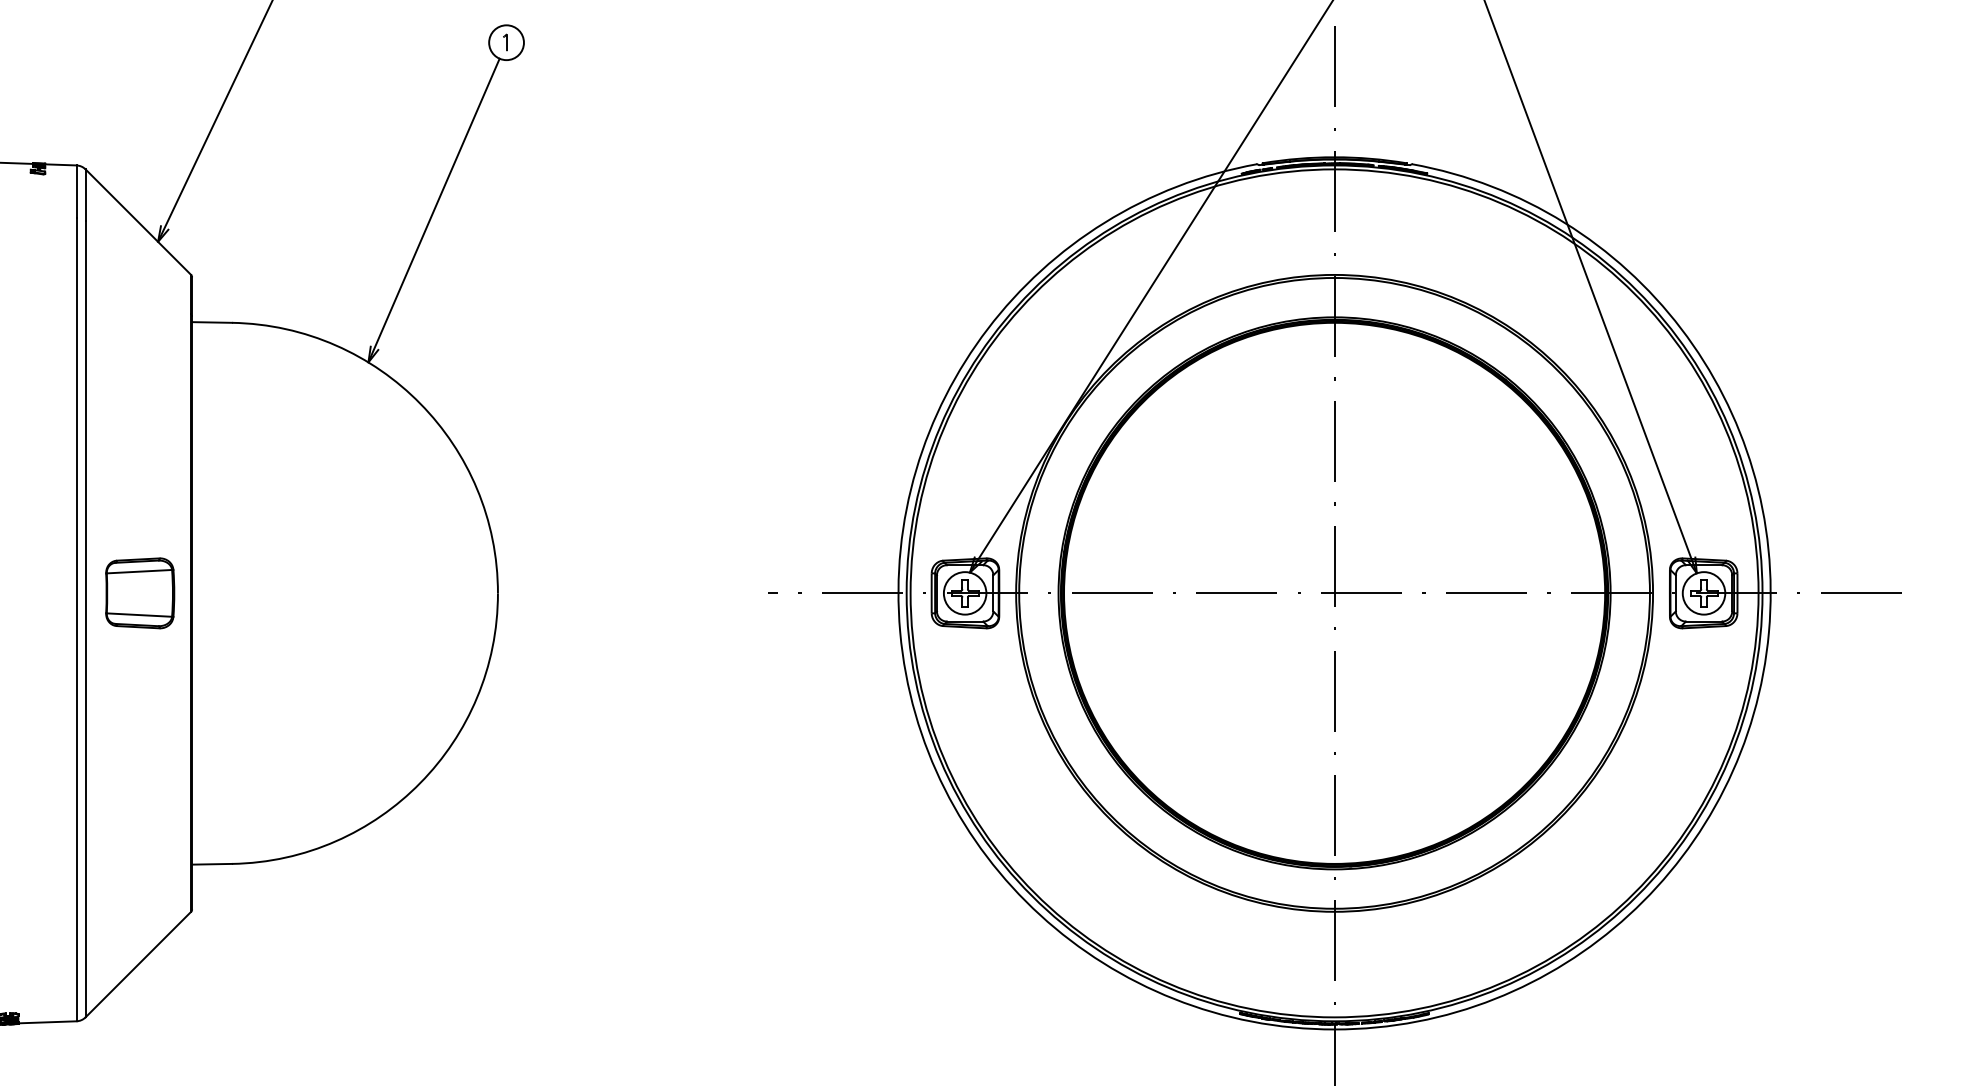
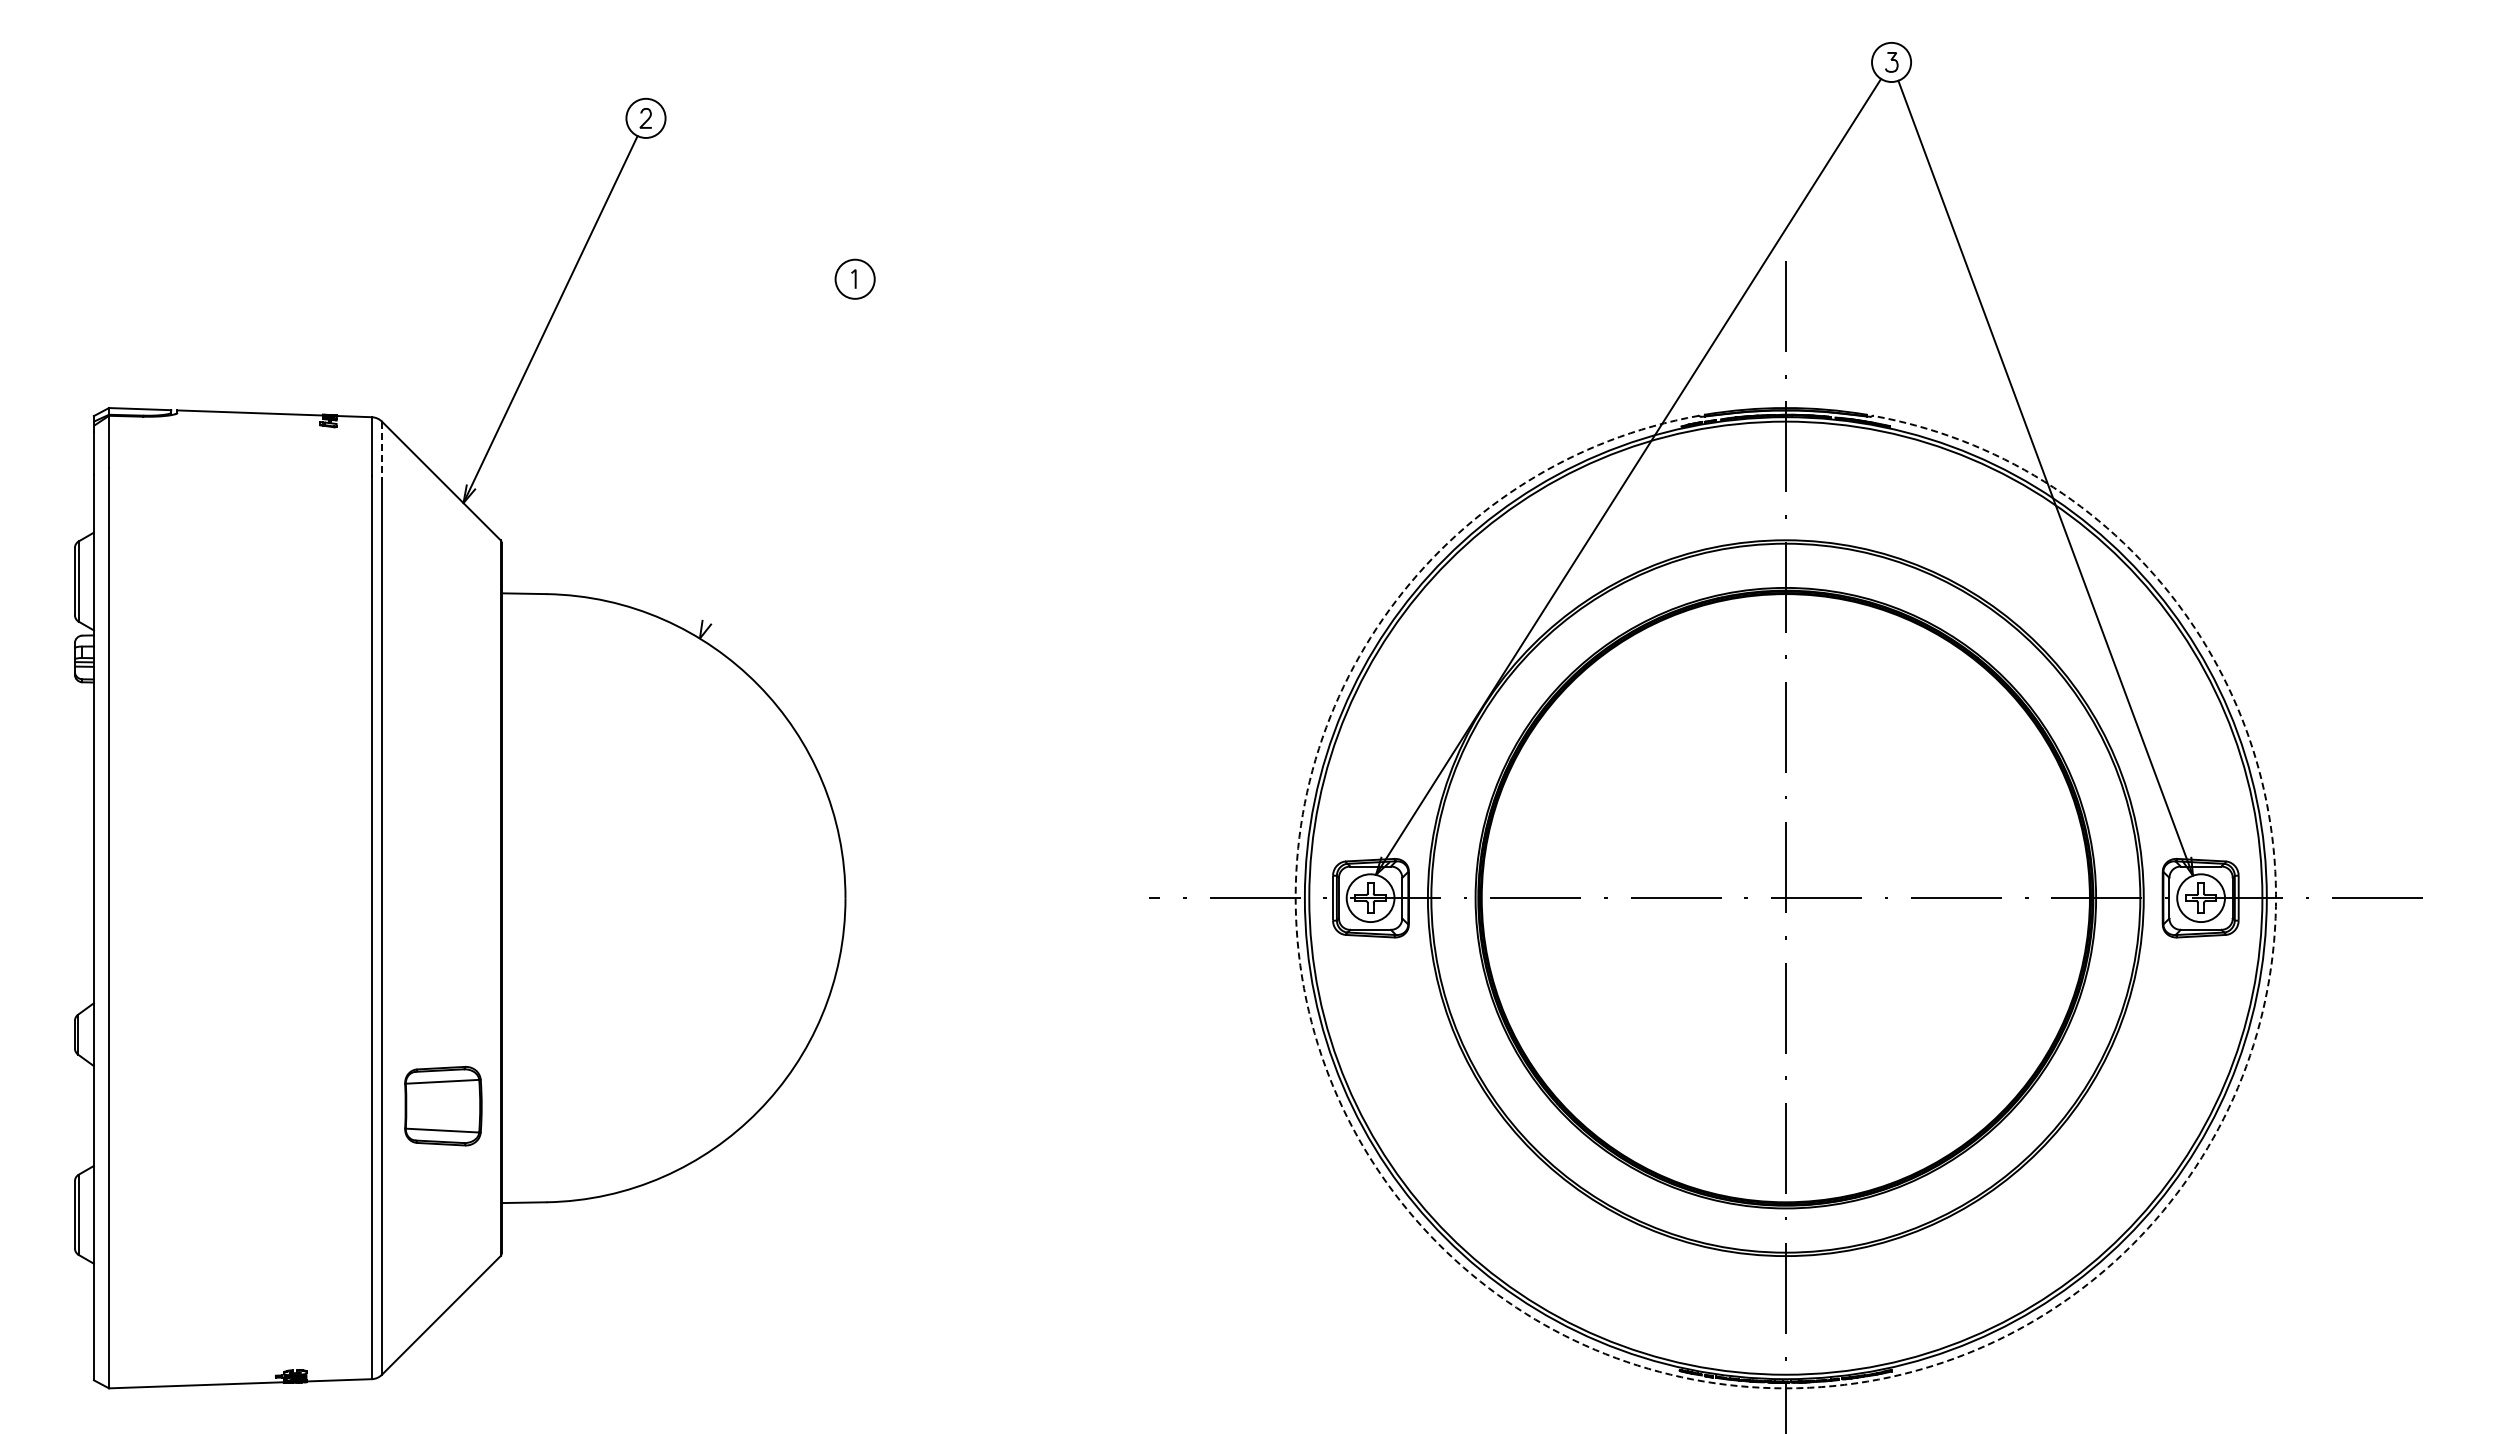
line: (86, 195) -> (382, 451), solid -> dashed
line: (433, 210) -> (773, 467), removed
part: (140, 593) -> (443, 1106), moved
arc: (1334, 1029) -> (1785, 1388), solid -> dashed

